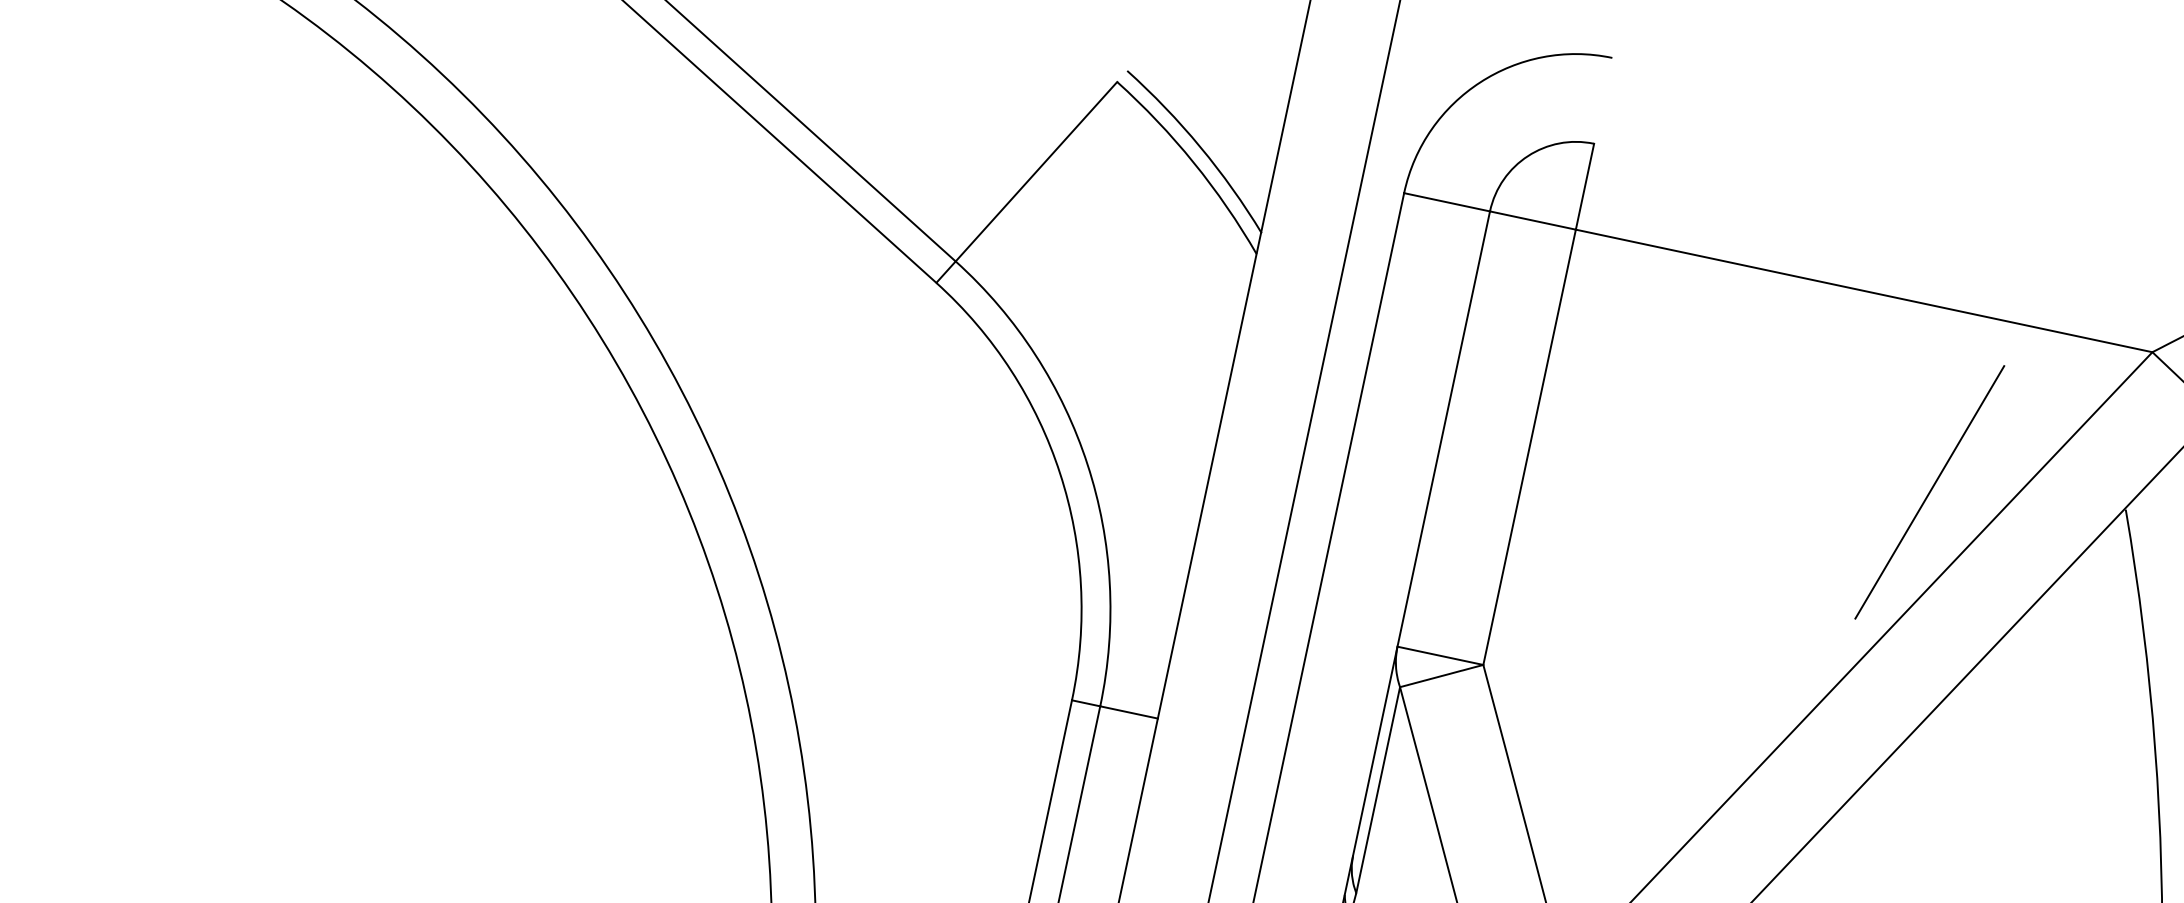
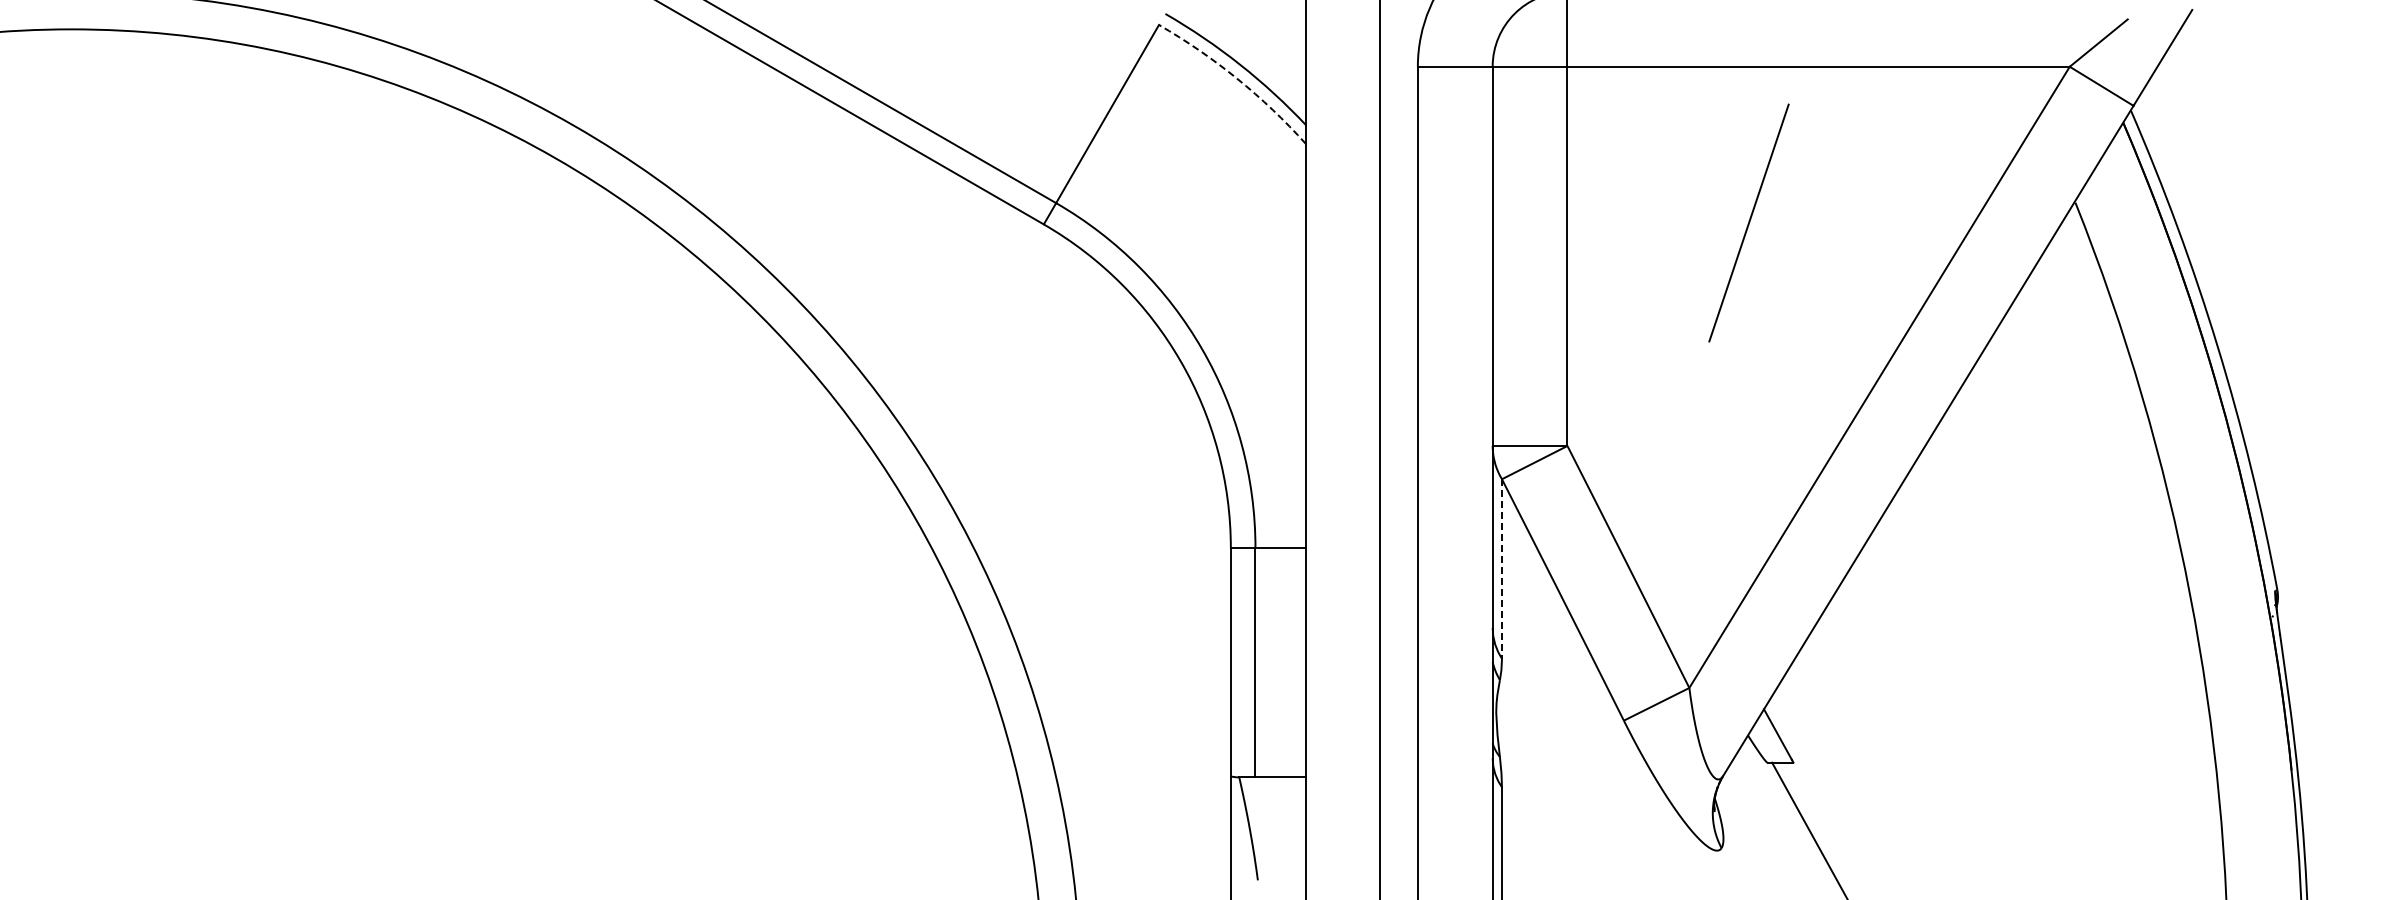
arc: (1194, 162) -> (1237, 78), solid -> dashed
line: (1929, 491) -> (1748, 222), moved
line: (1377, 790) -> (1501, 569), solid -> dashed

